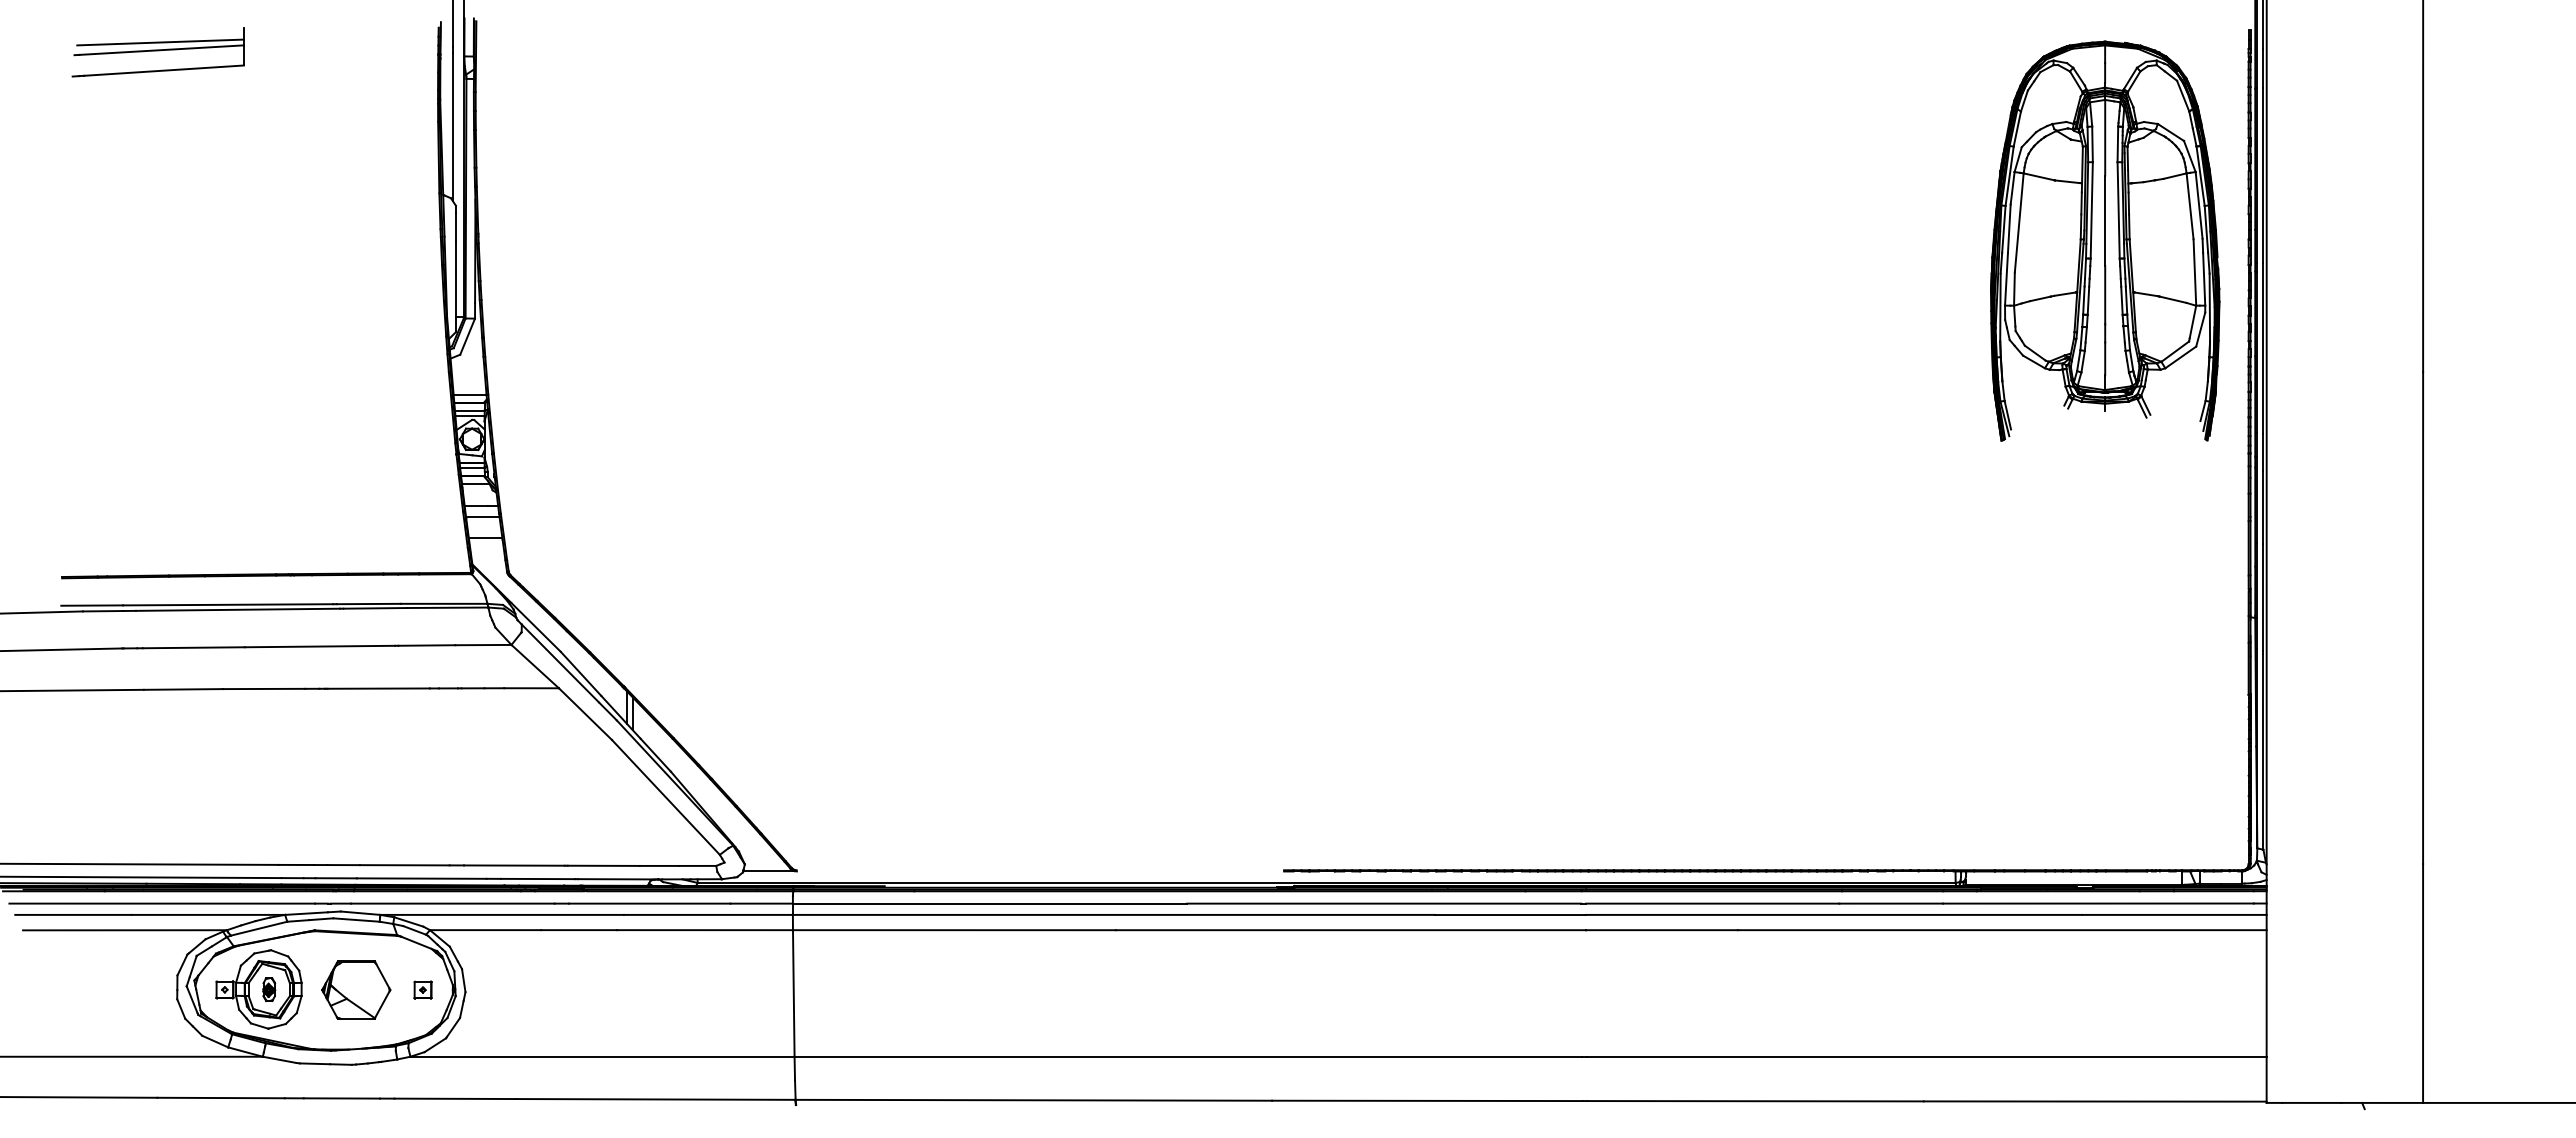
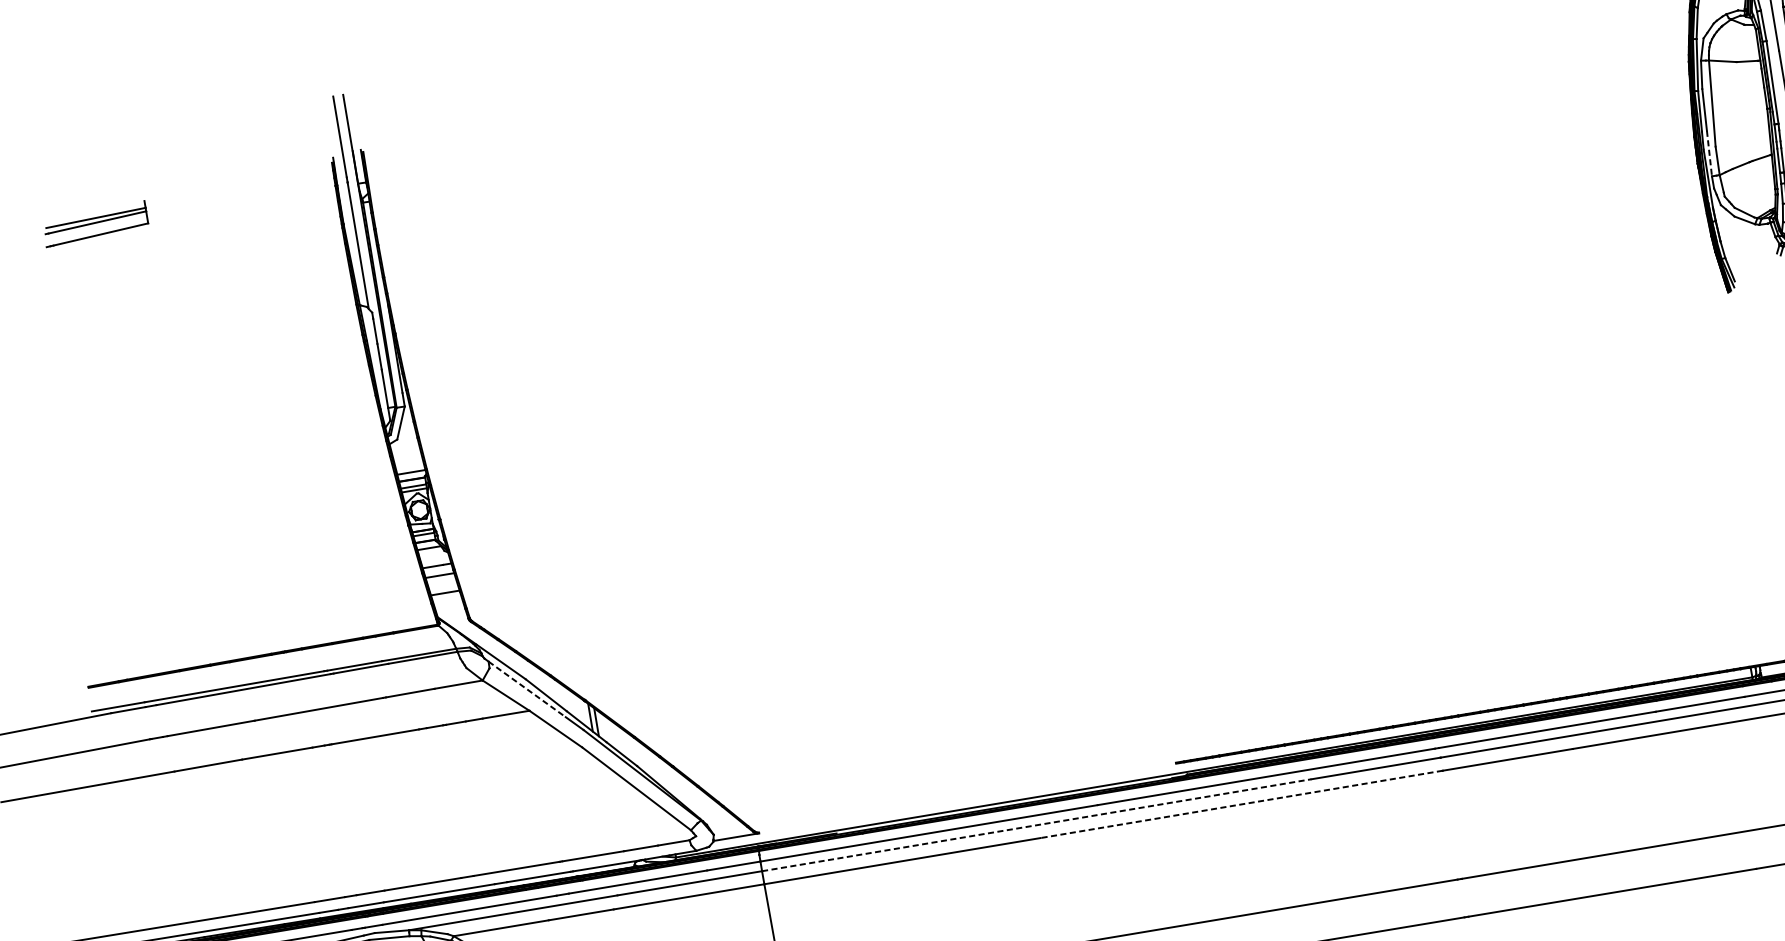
part: (157, 52) -> (94, 224), size x0.7
line: (2006, 279) -> (1709, 153), solid -> dashed
line: (560, 663) -> (527, 689), solid -> dashed
line: (1114, 914) -> (1037, 824), solid -> dashed
line: (1350, 930) -> (1241, 804), solid -> dashed

